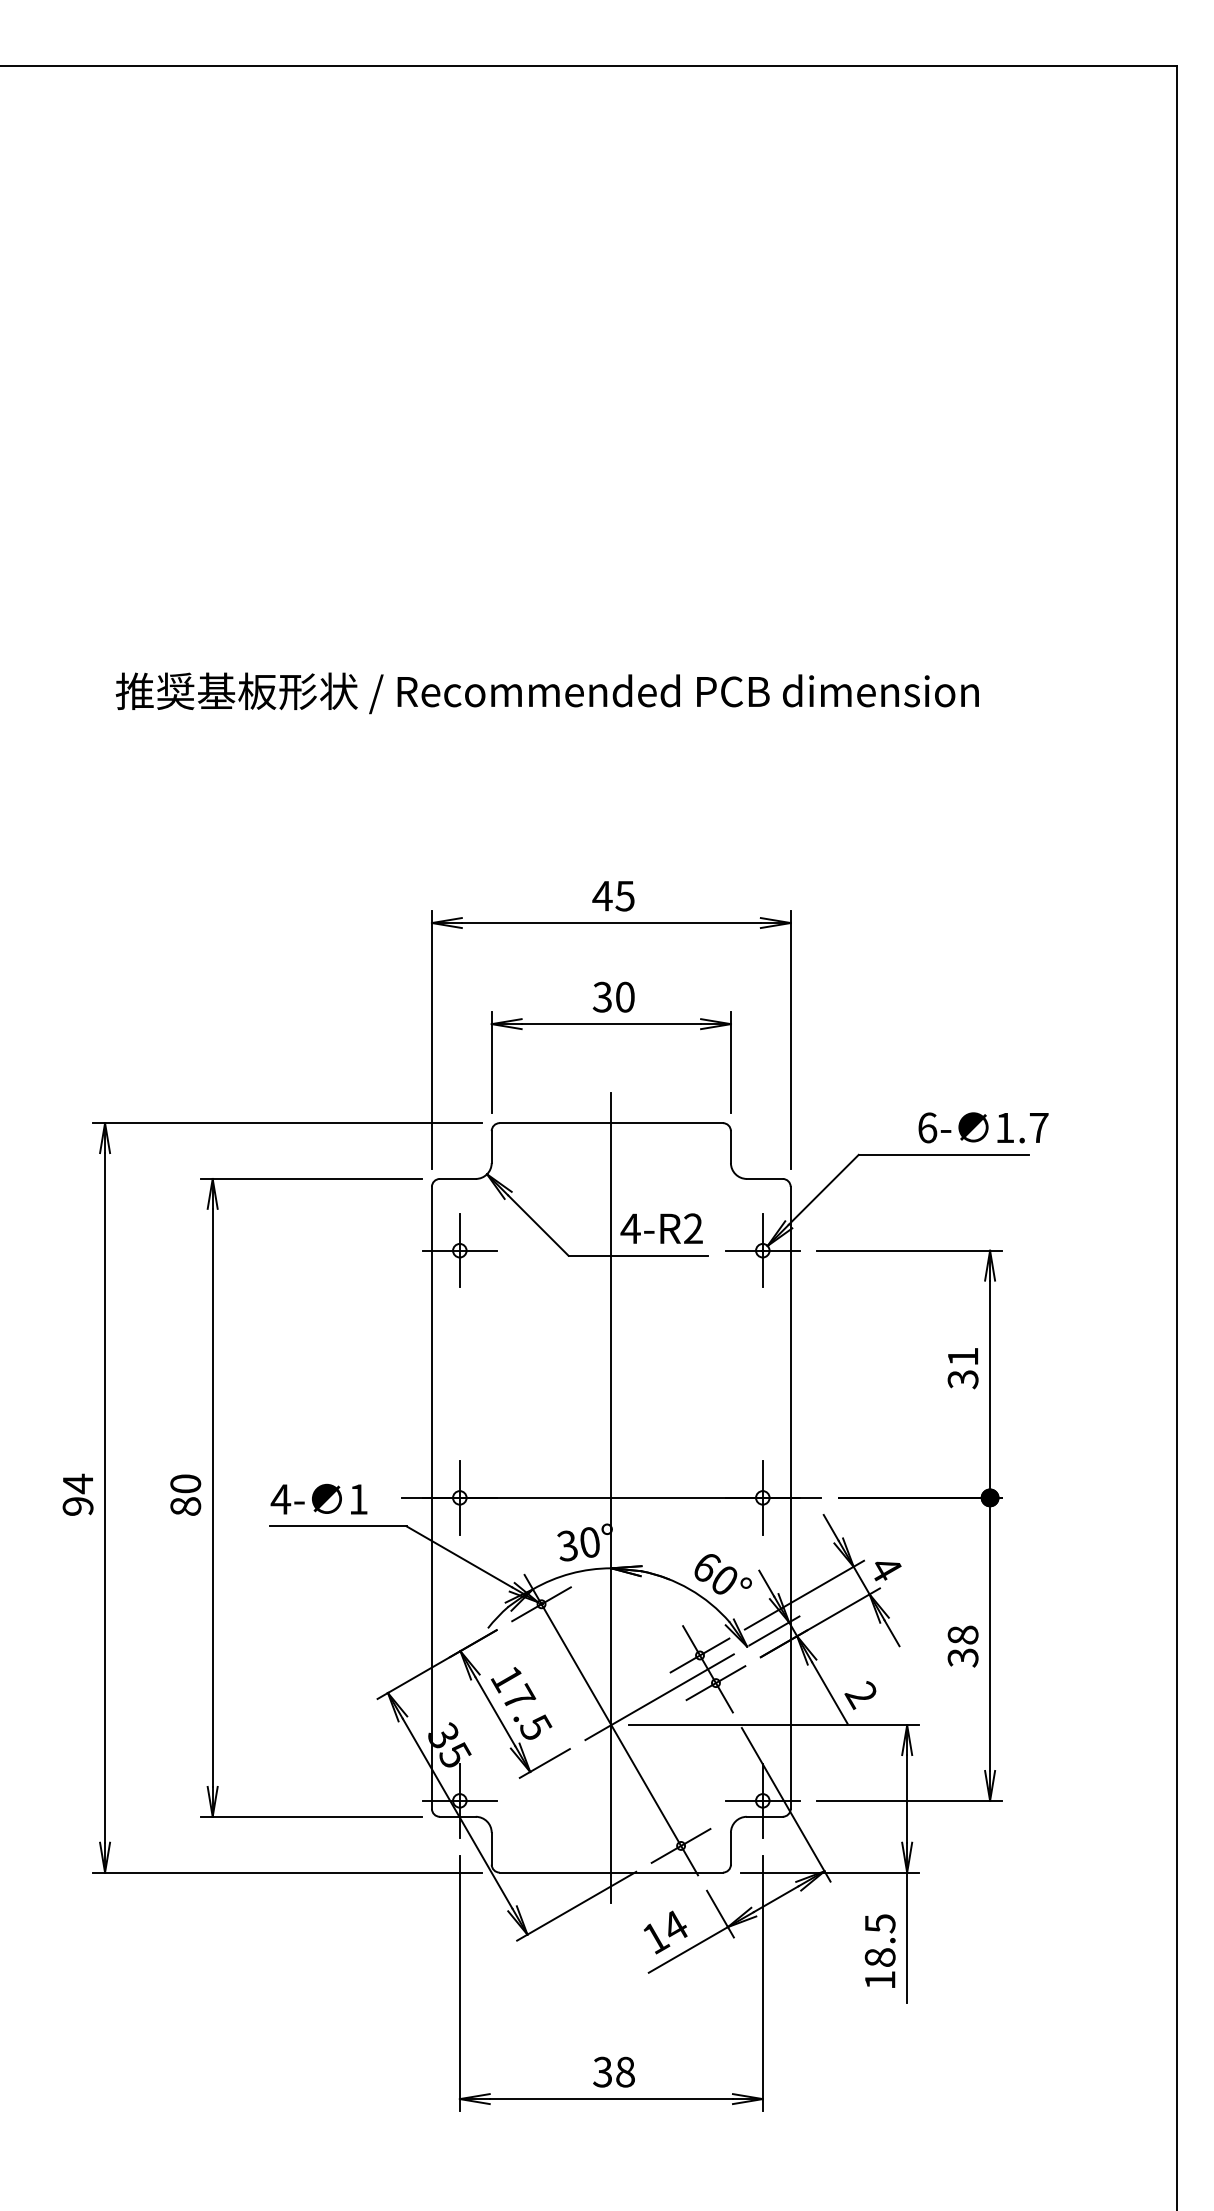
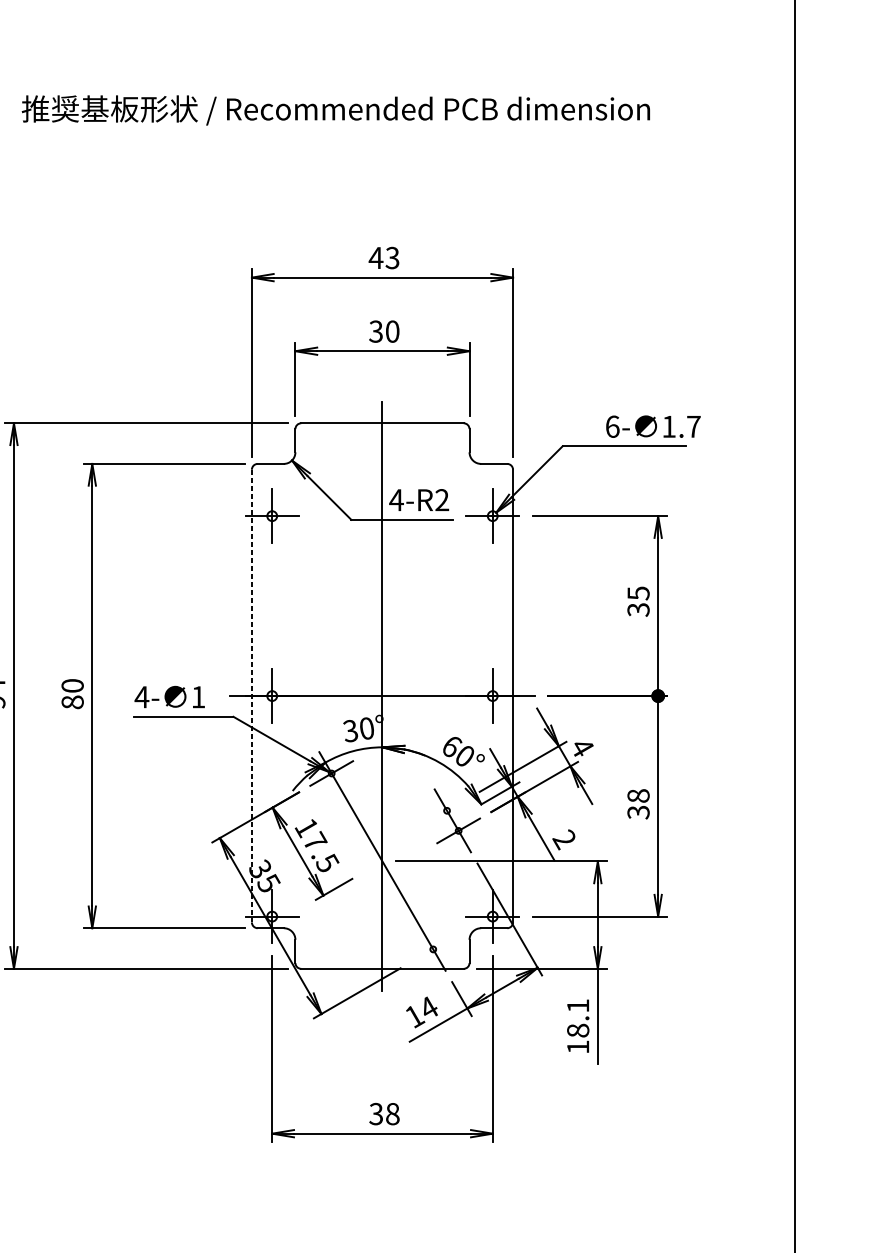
text: (625, 895) -> (392, 257), 45 -> 43
text: (963, 1356) -> (638, 593), 31 -> 35
line: (431, 1497) -> (251, 695), solid -> dashed
line: (699, 1655) -> (446, 810), removed
line: (659, 1697) -> (417, 841), removed
line: (680, 1845) -> (432, 949), removed
text: (880, 1923) -> (578, 1005), 18.5 -> 18.1

